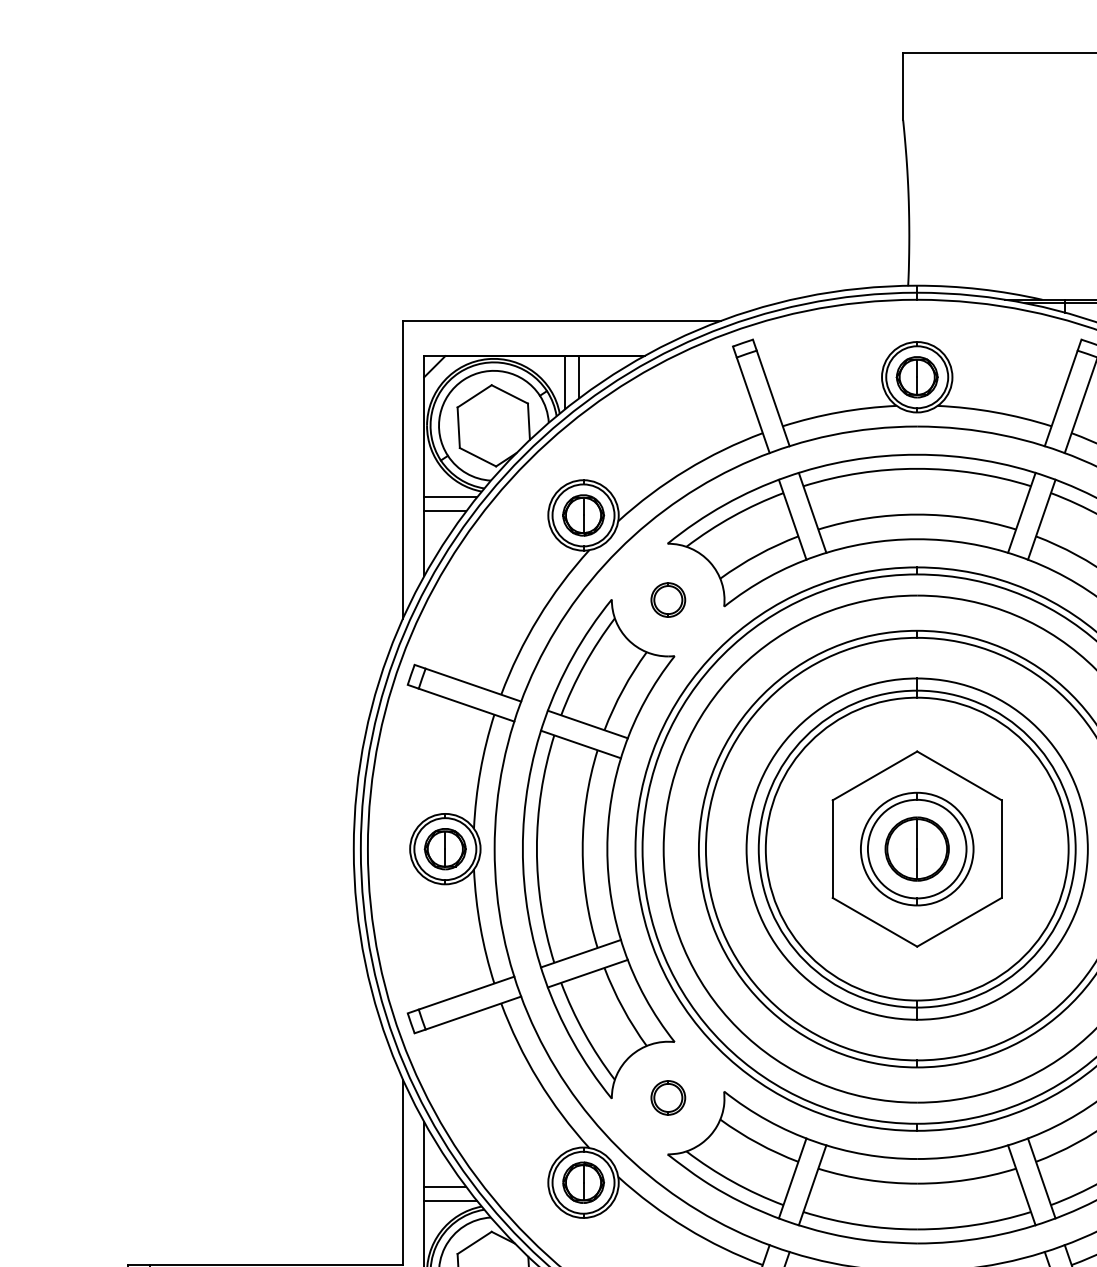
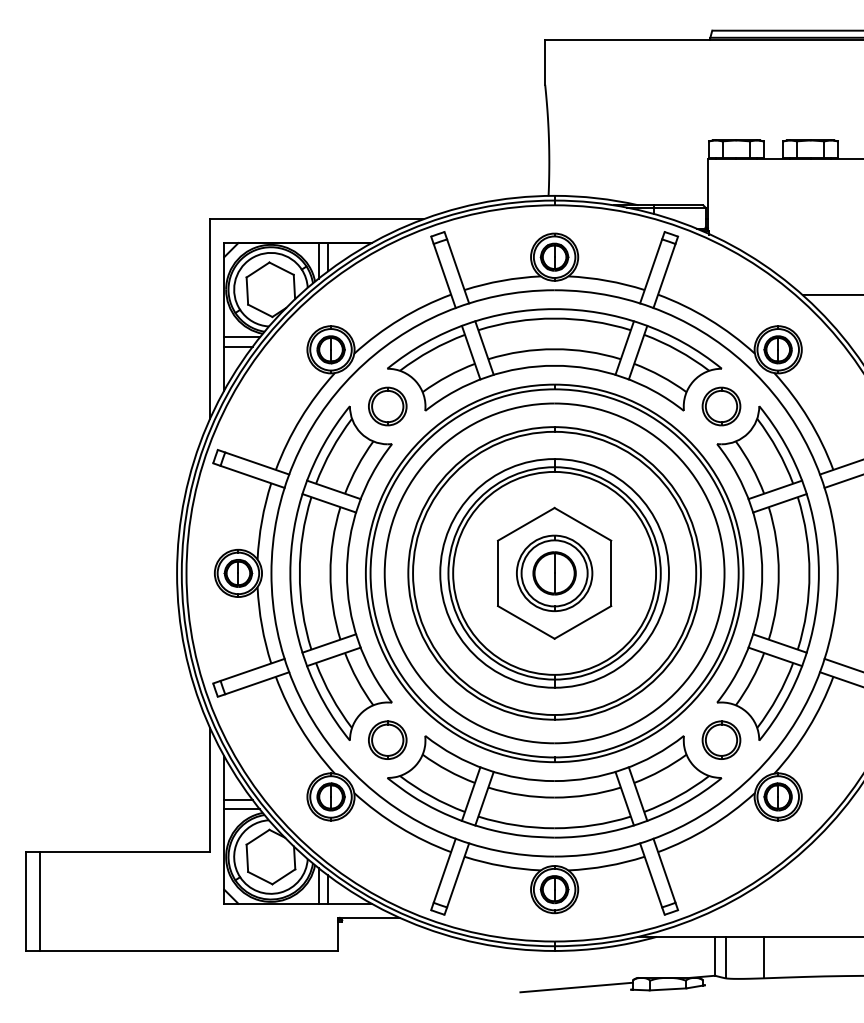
part: (667, 600) -> (387, 406), size x1.67
part: (667, 1096) -> (387, 739), size x1.67

